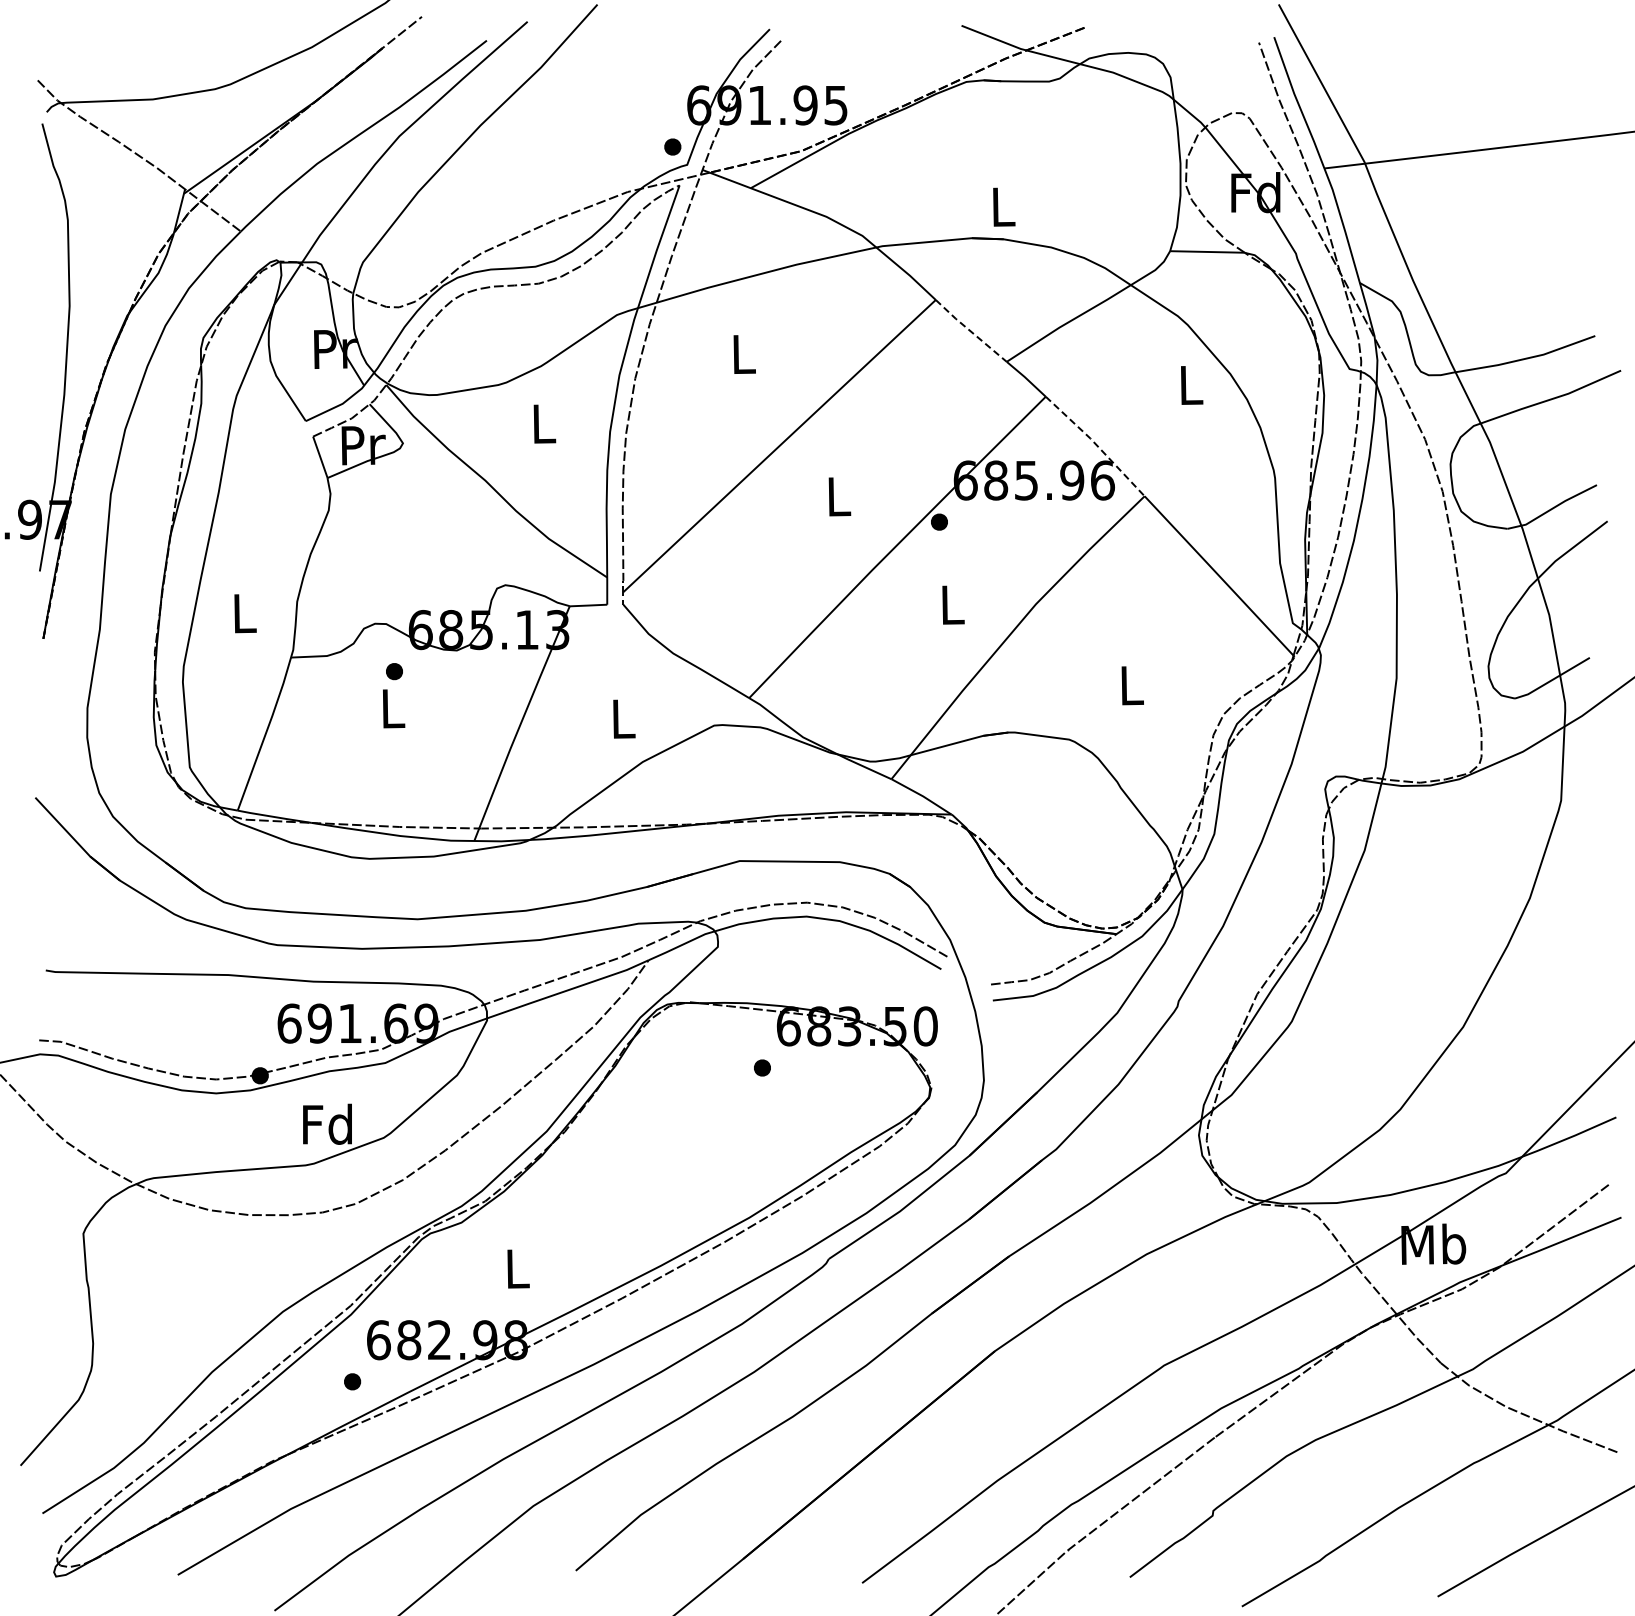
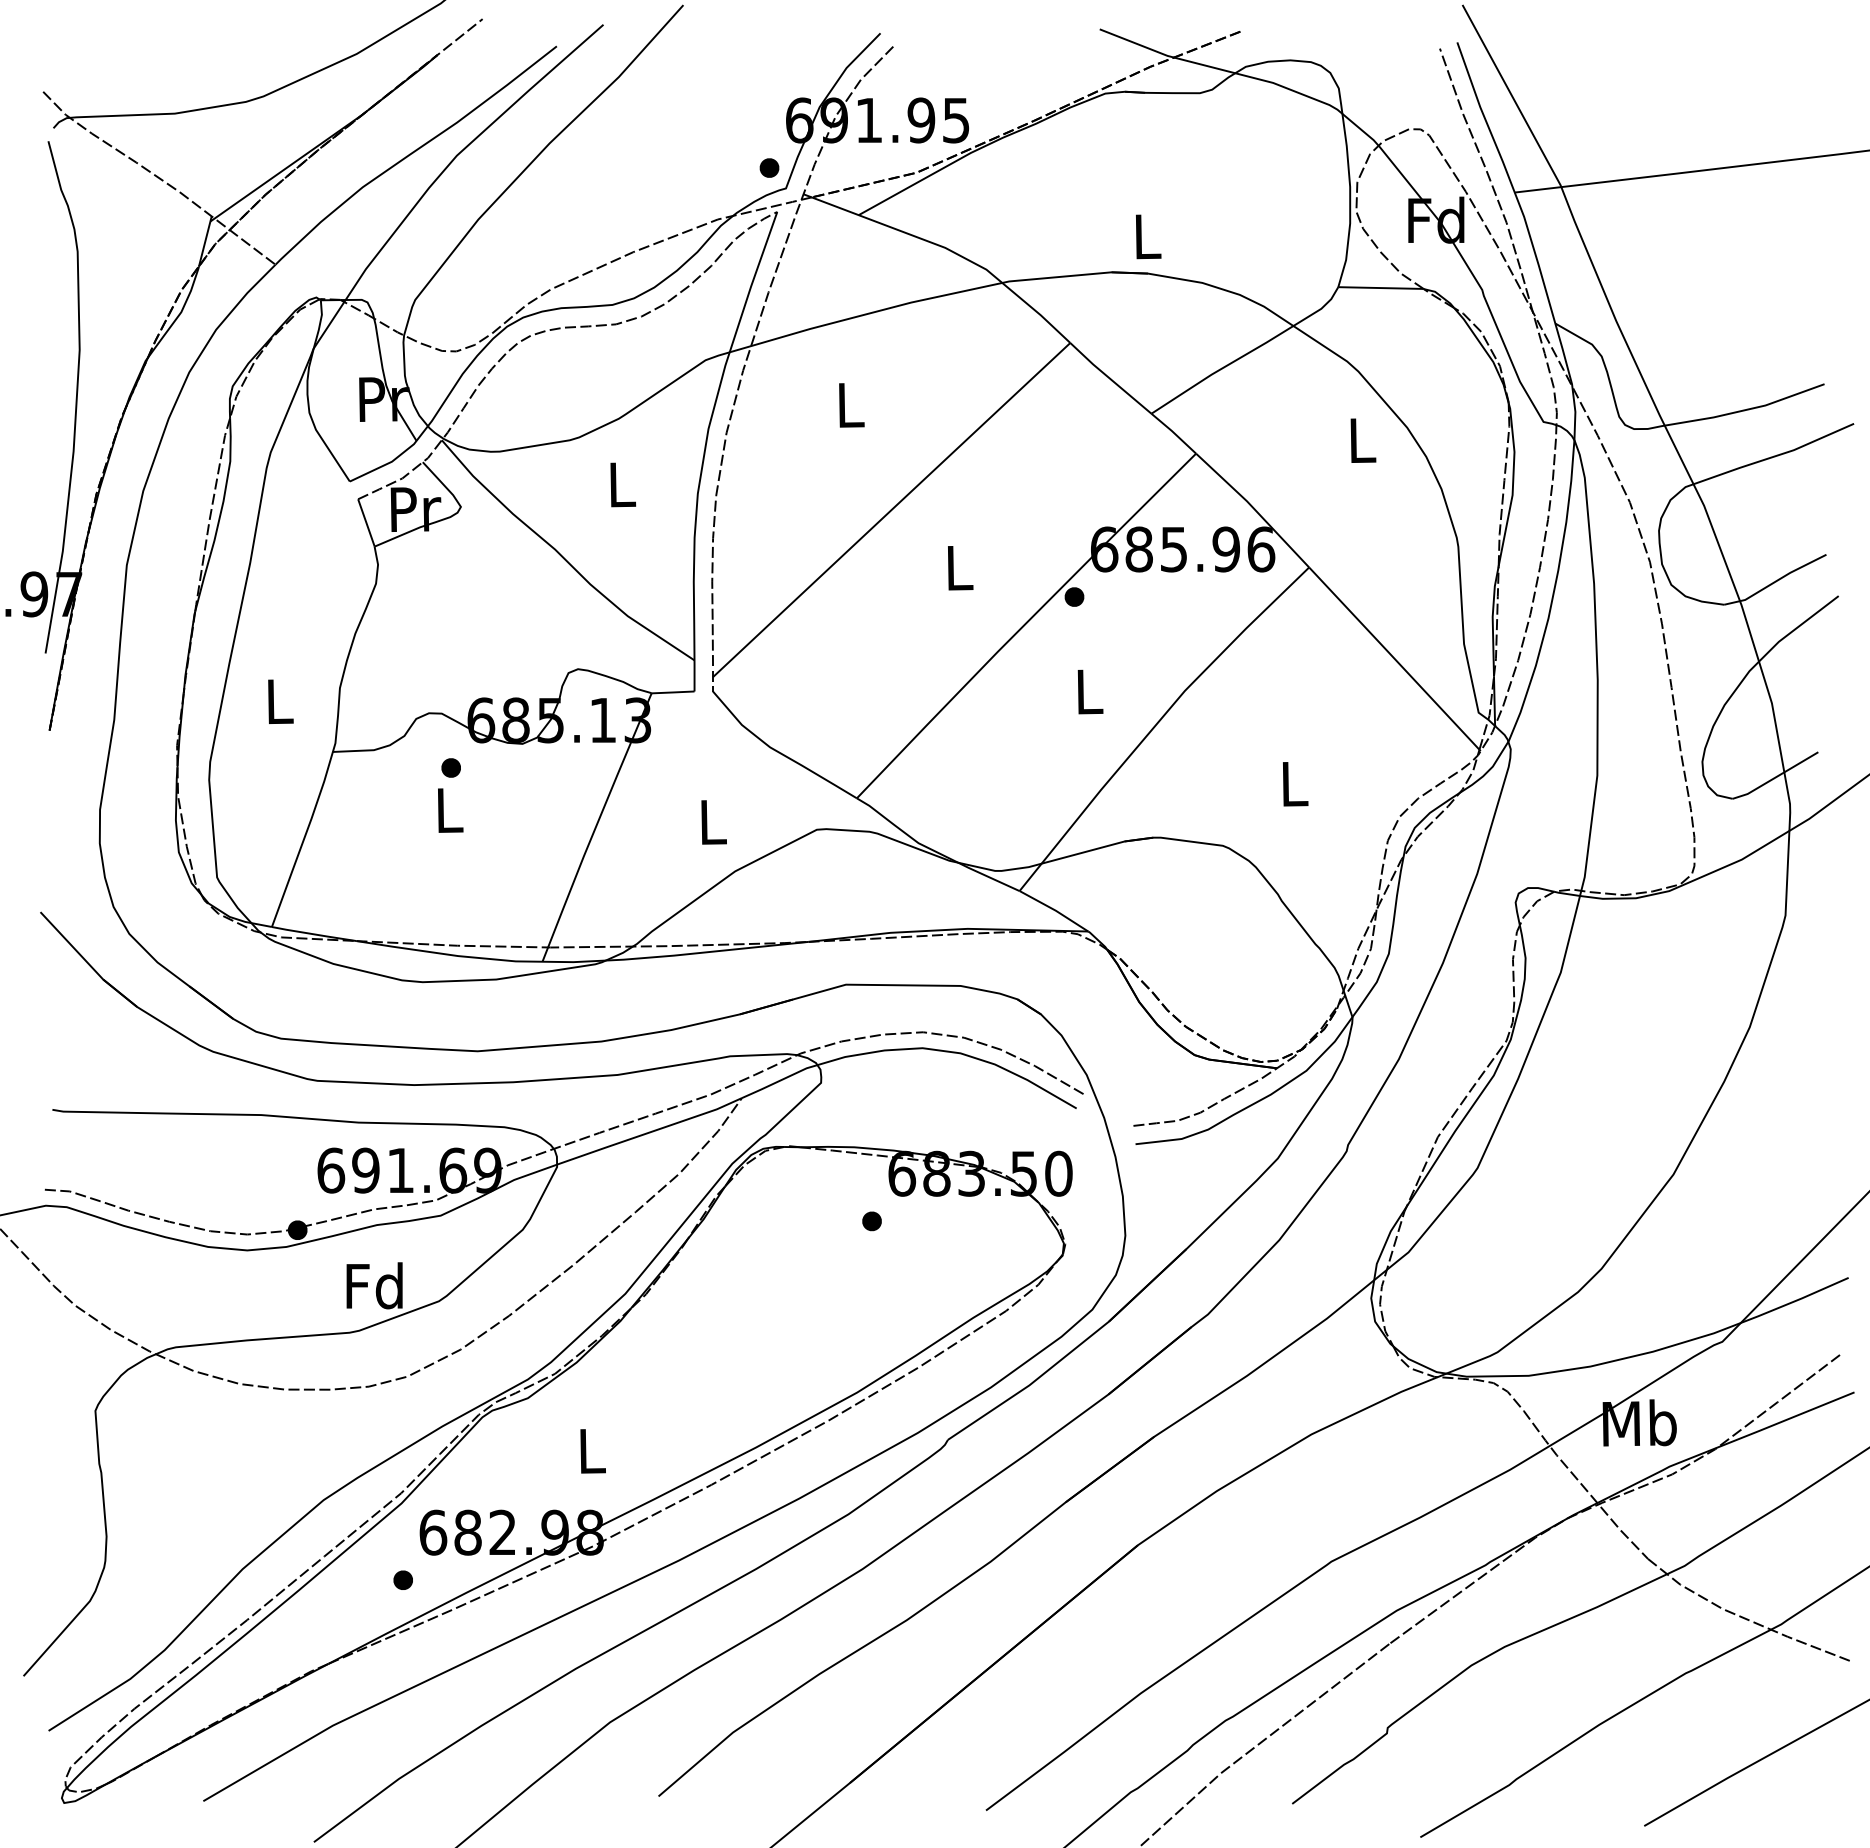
line: (970, 330) -> (1109, 377), dashed -> solid
line: (1096, 444) -> (1254, 508), dashed -> solid

